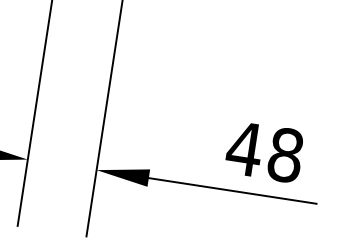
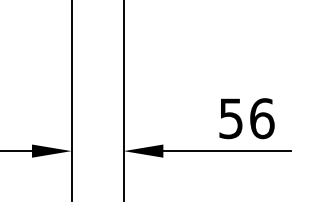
text: (265, 151) -> (246, 118), 48 -> 56

